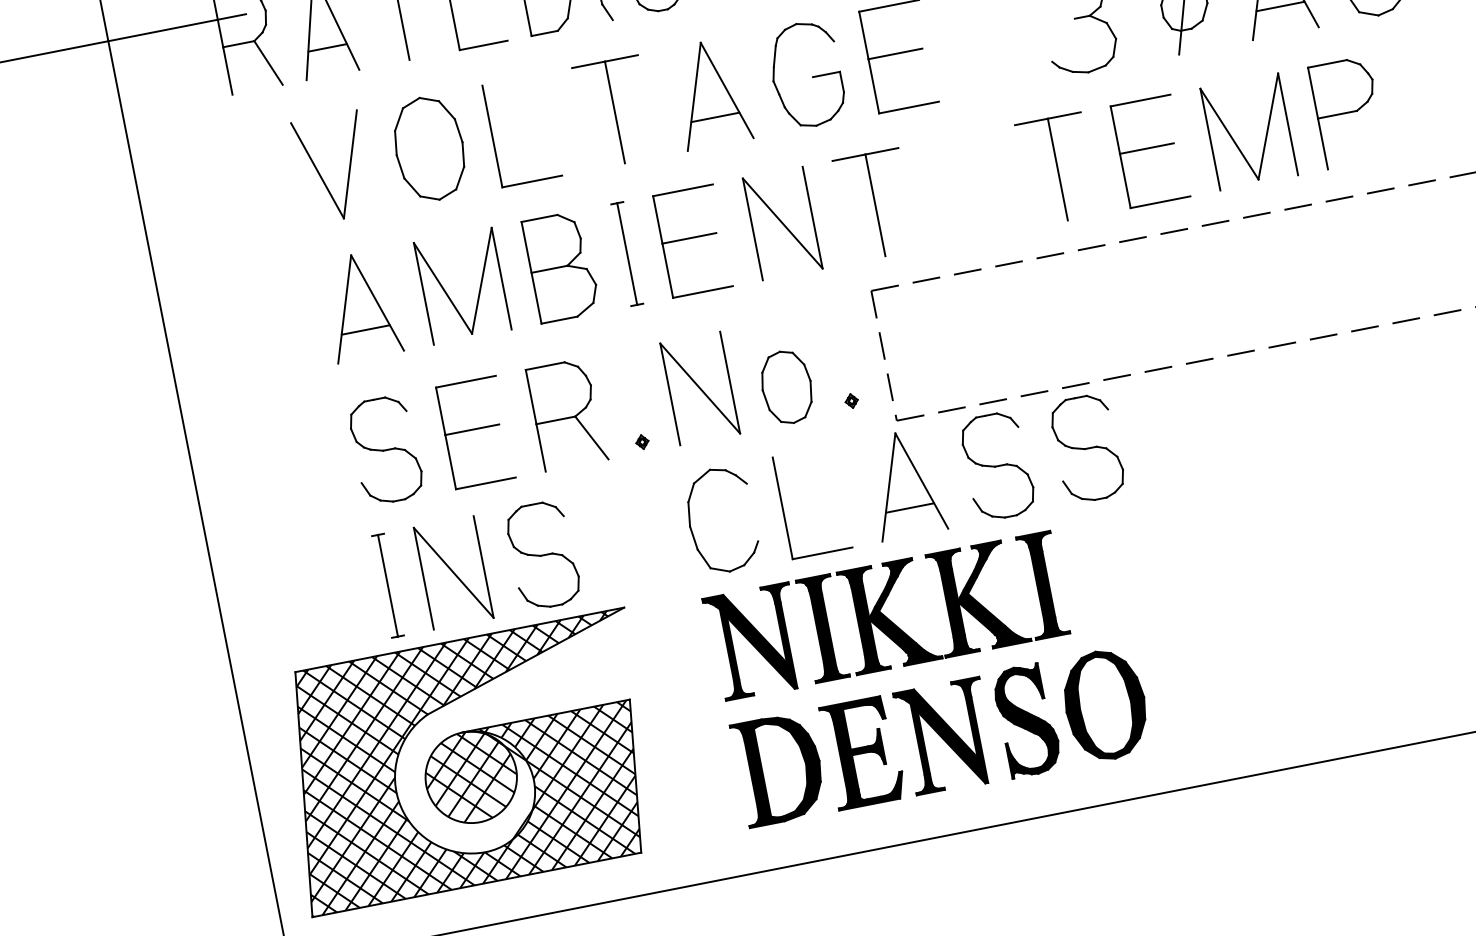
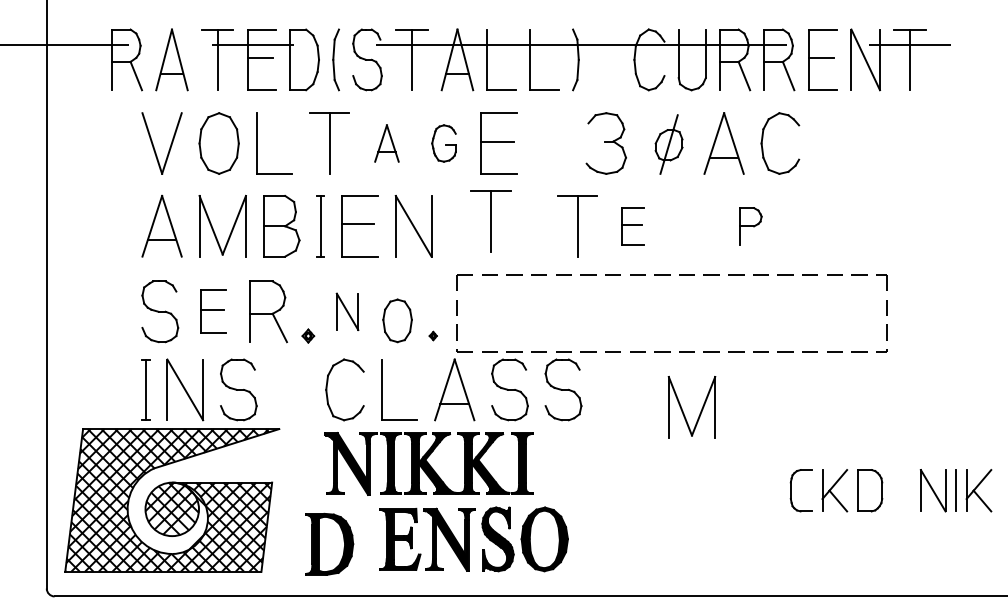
part: (805, 75) -> (443, 143), size x0.6
part: (709, 93) -> (386, 143), size x0.6
part: (1347, 113) -> (750, 226), size x0.6
part: (1236, 140) -> (683, 410), moved
part: (1149, 151) -> (632, 226), size x0.6
part: (874, 205) -> (490, 221), moved
part: (699, 388) -> (347, 311), size x0.6
part: (475, 432) -> (213, 311), size x0.7
part: (642, 441) -> (308, 335), size x1.6
part: (779, 767) -> (329, 543), moved

